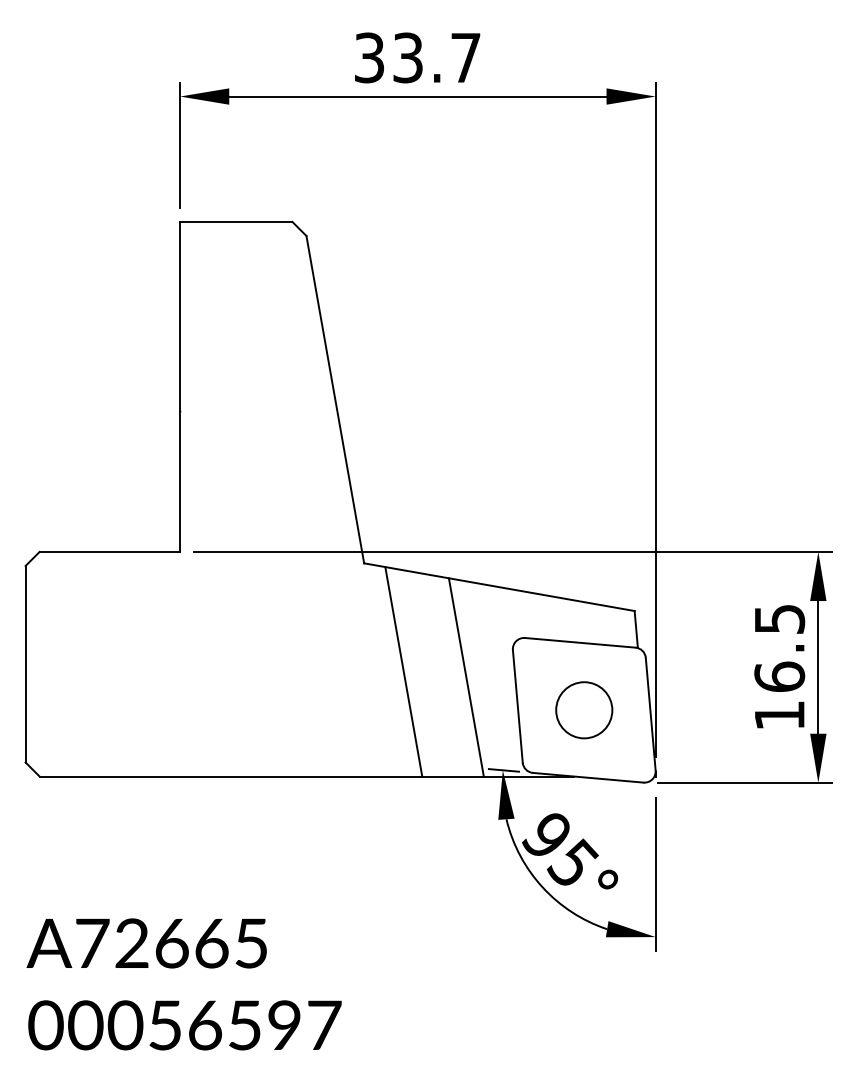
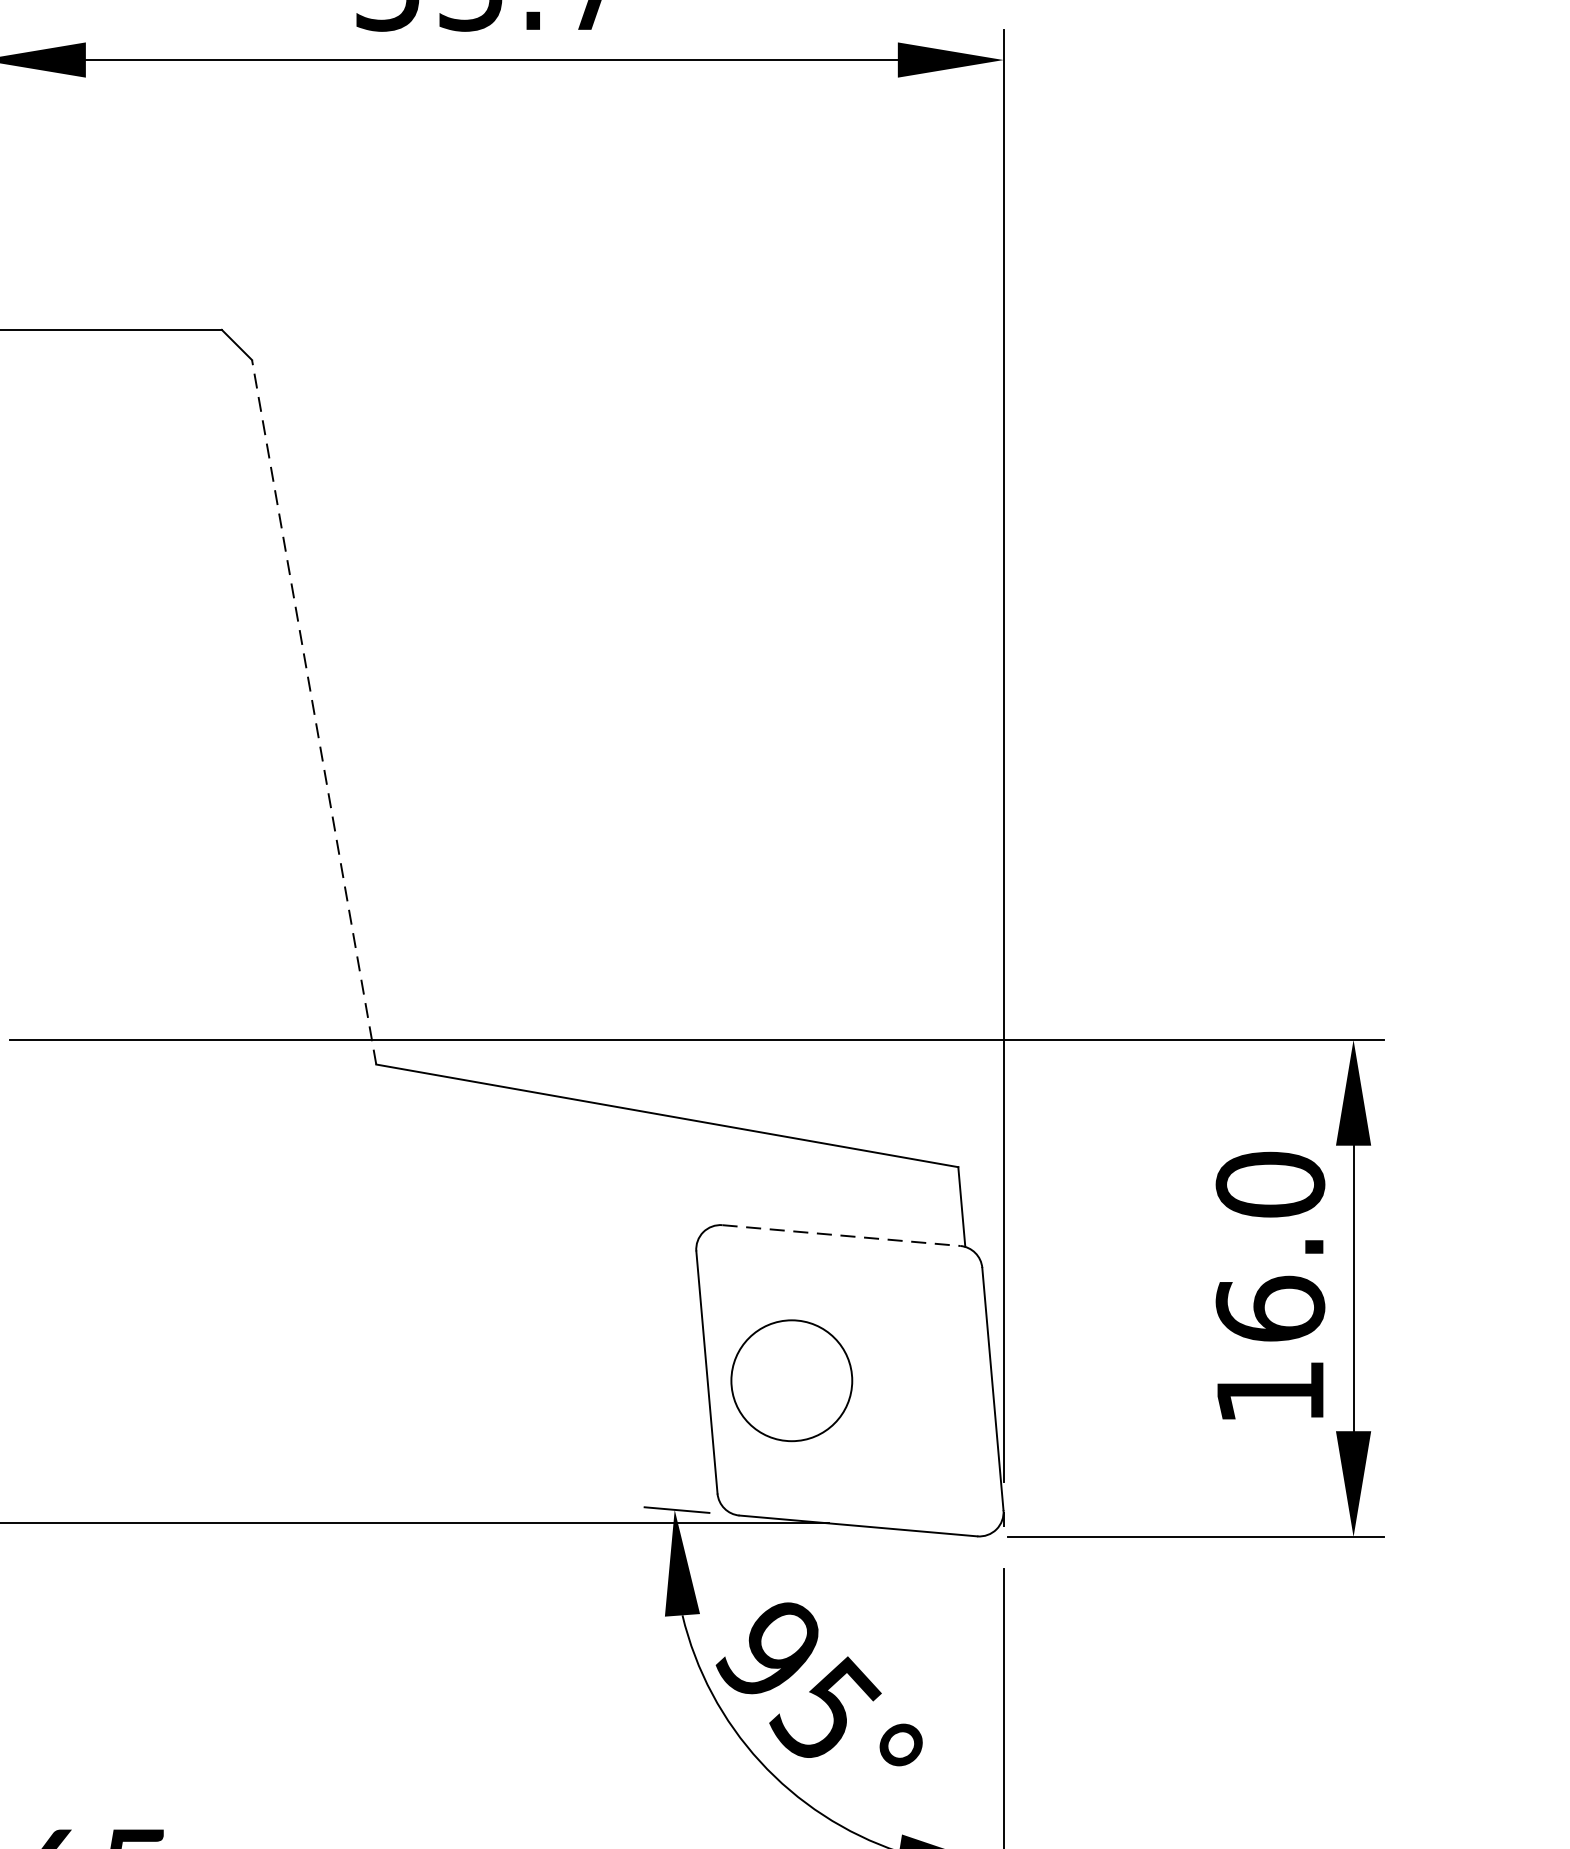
line: (335, 399) -> (314, 711), solid -> dashed
text: (779, 619) -> (1270, 1185), 16.5 -> 16.0
line: (580, 642) -> (841, 1234), solid -> dashed
line: (403, 671) -> (460, 1297), removed
line: (465, 677) -> (594, 1310), removed
circle: (584, 710) -> (792, 1381), moved

